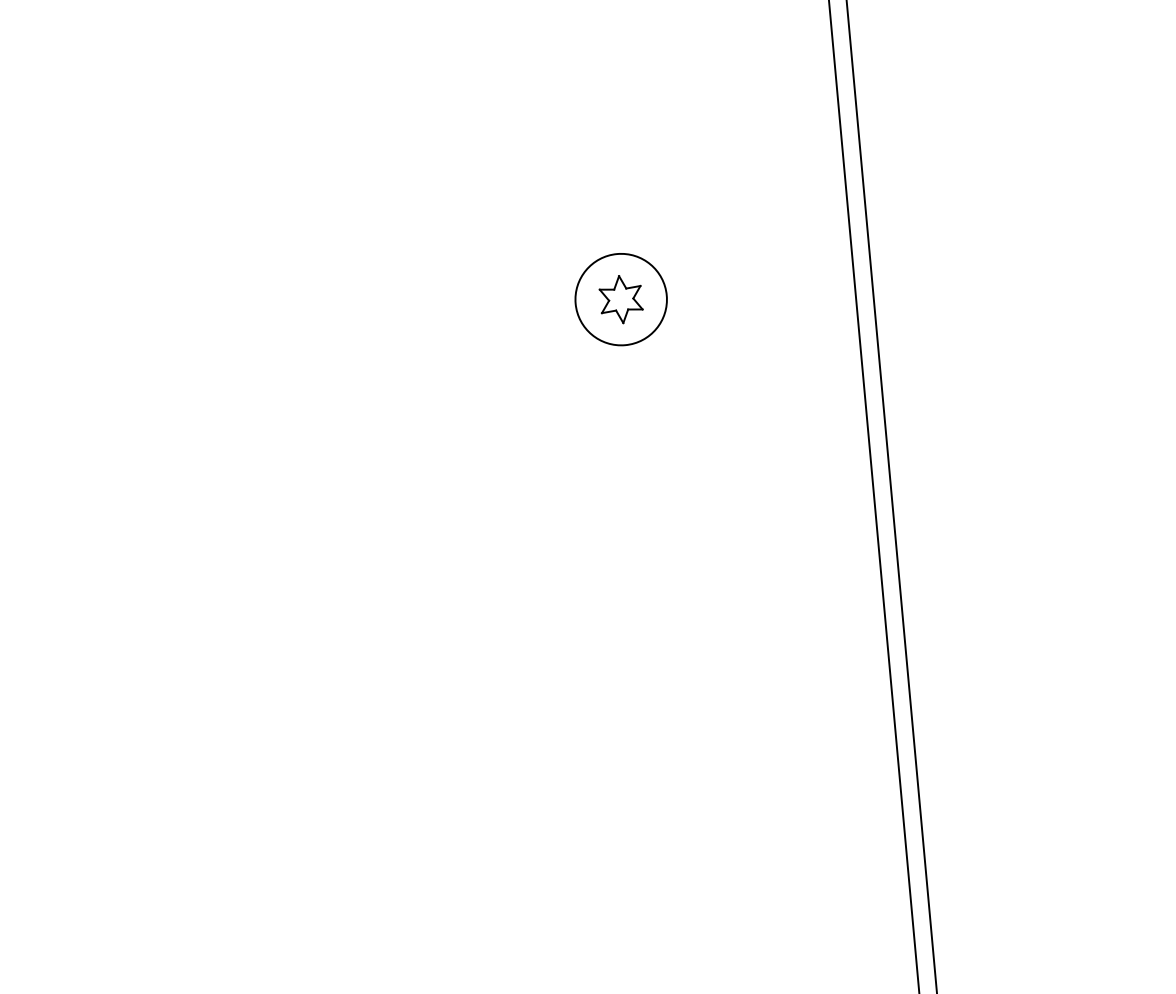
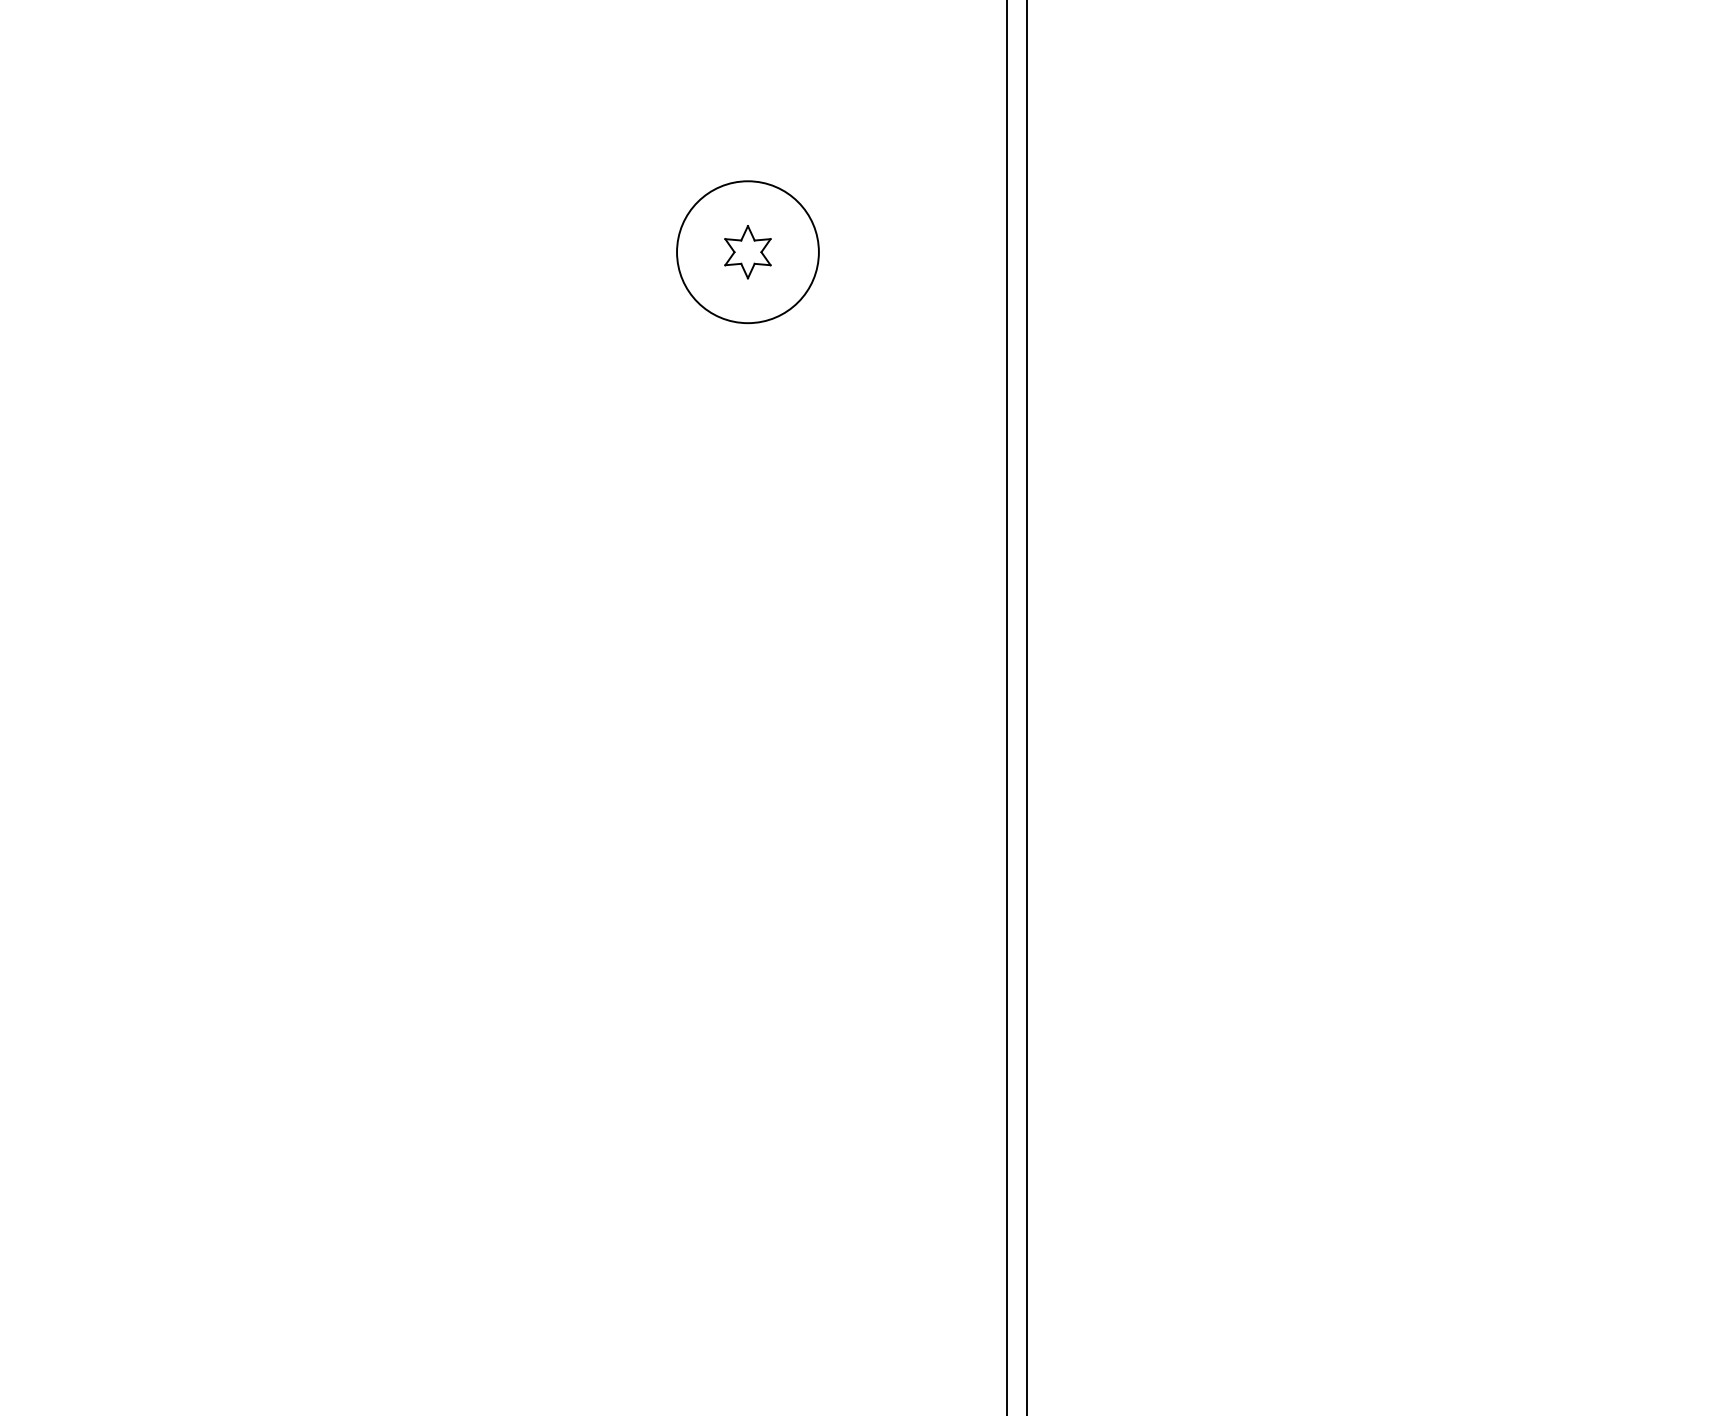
circle: (620, 299) -> (747, 251), size x1.4

